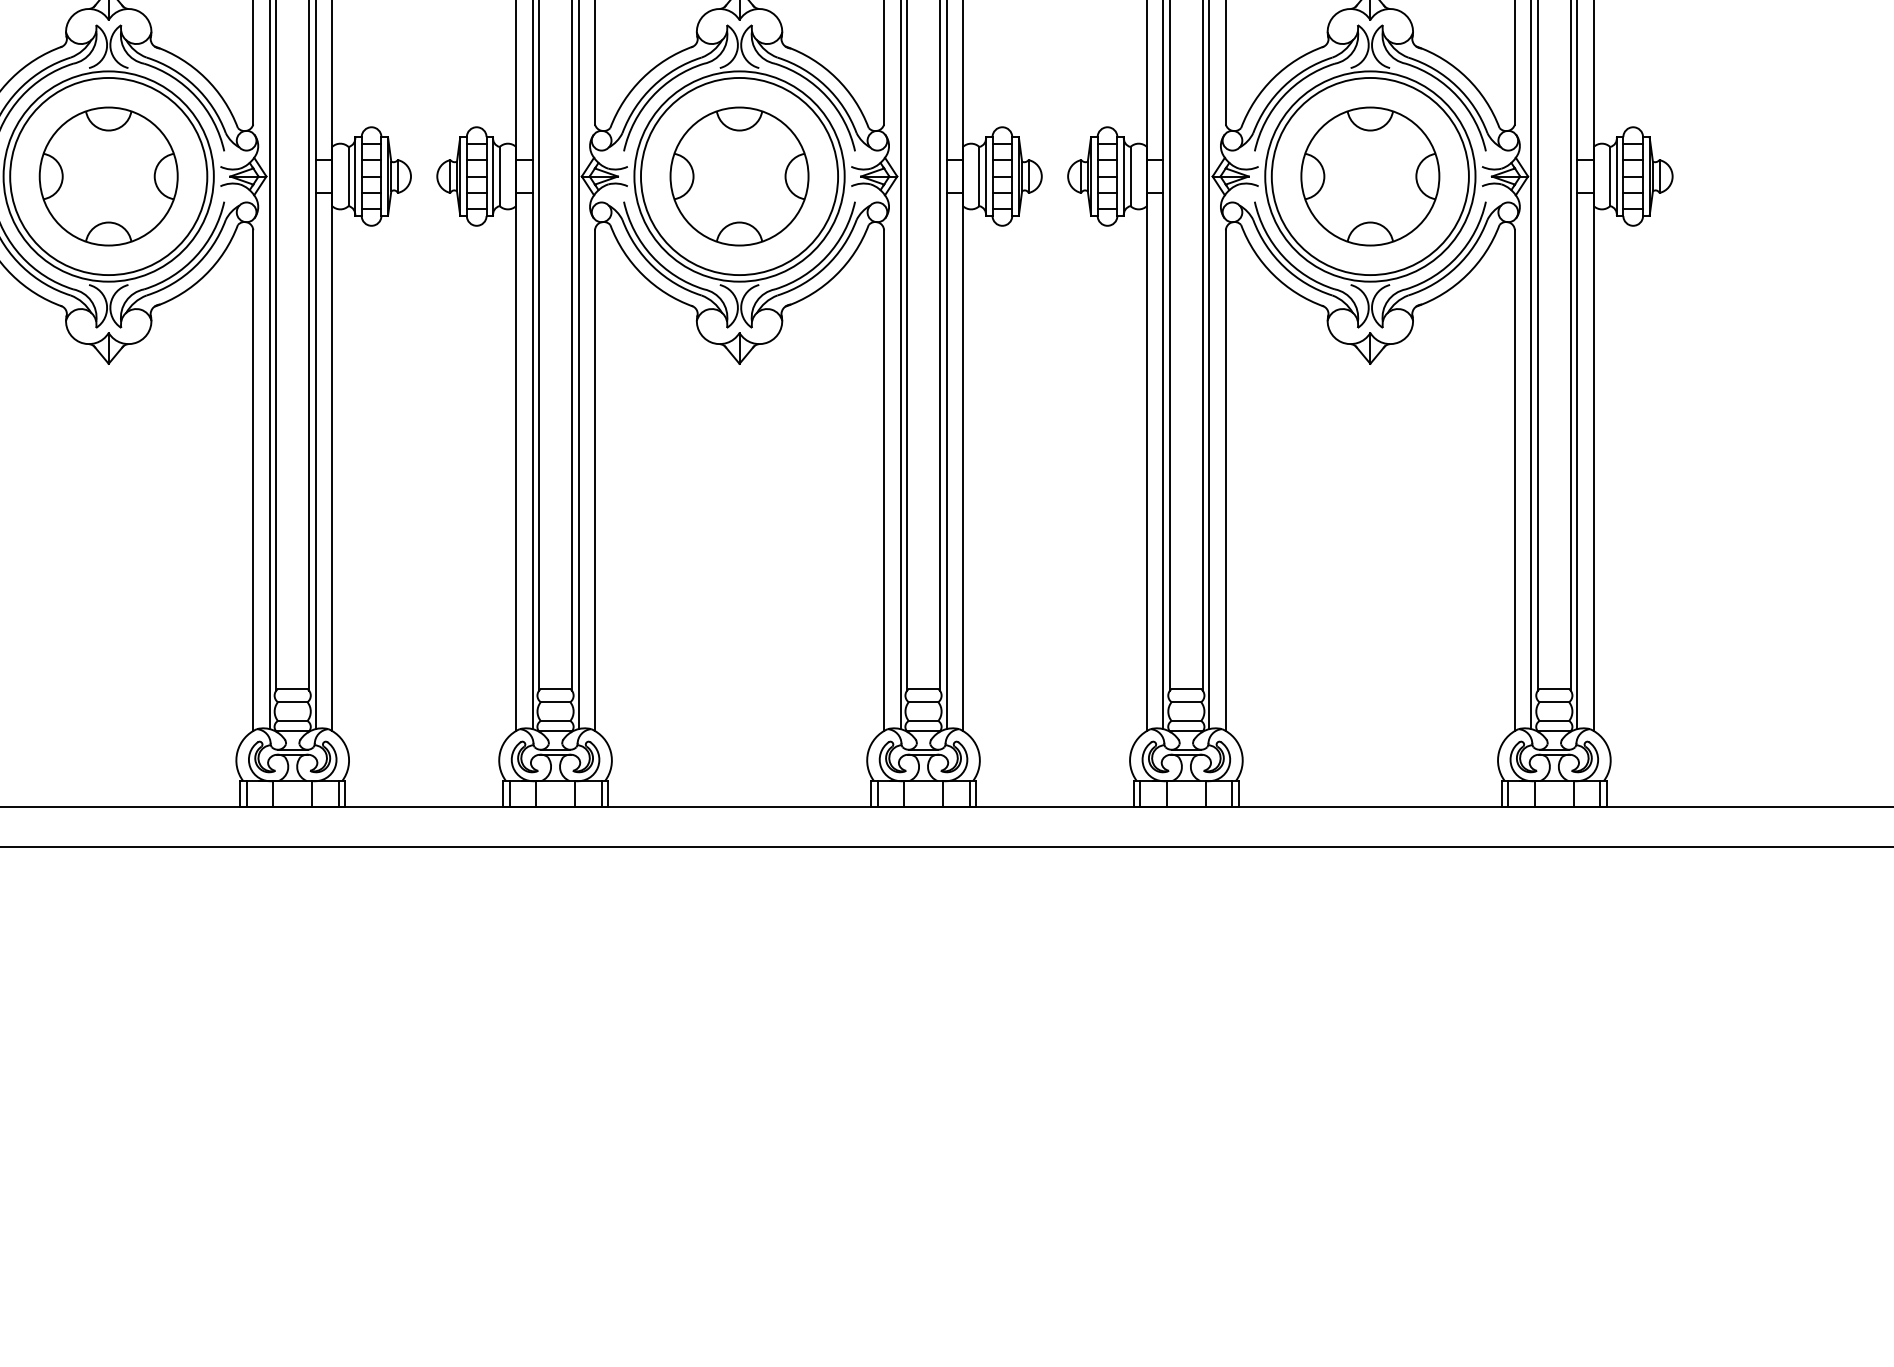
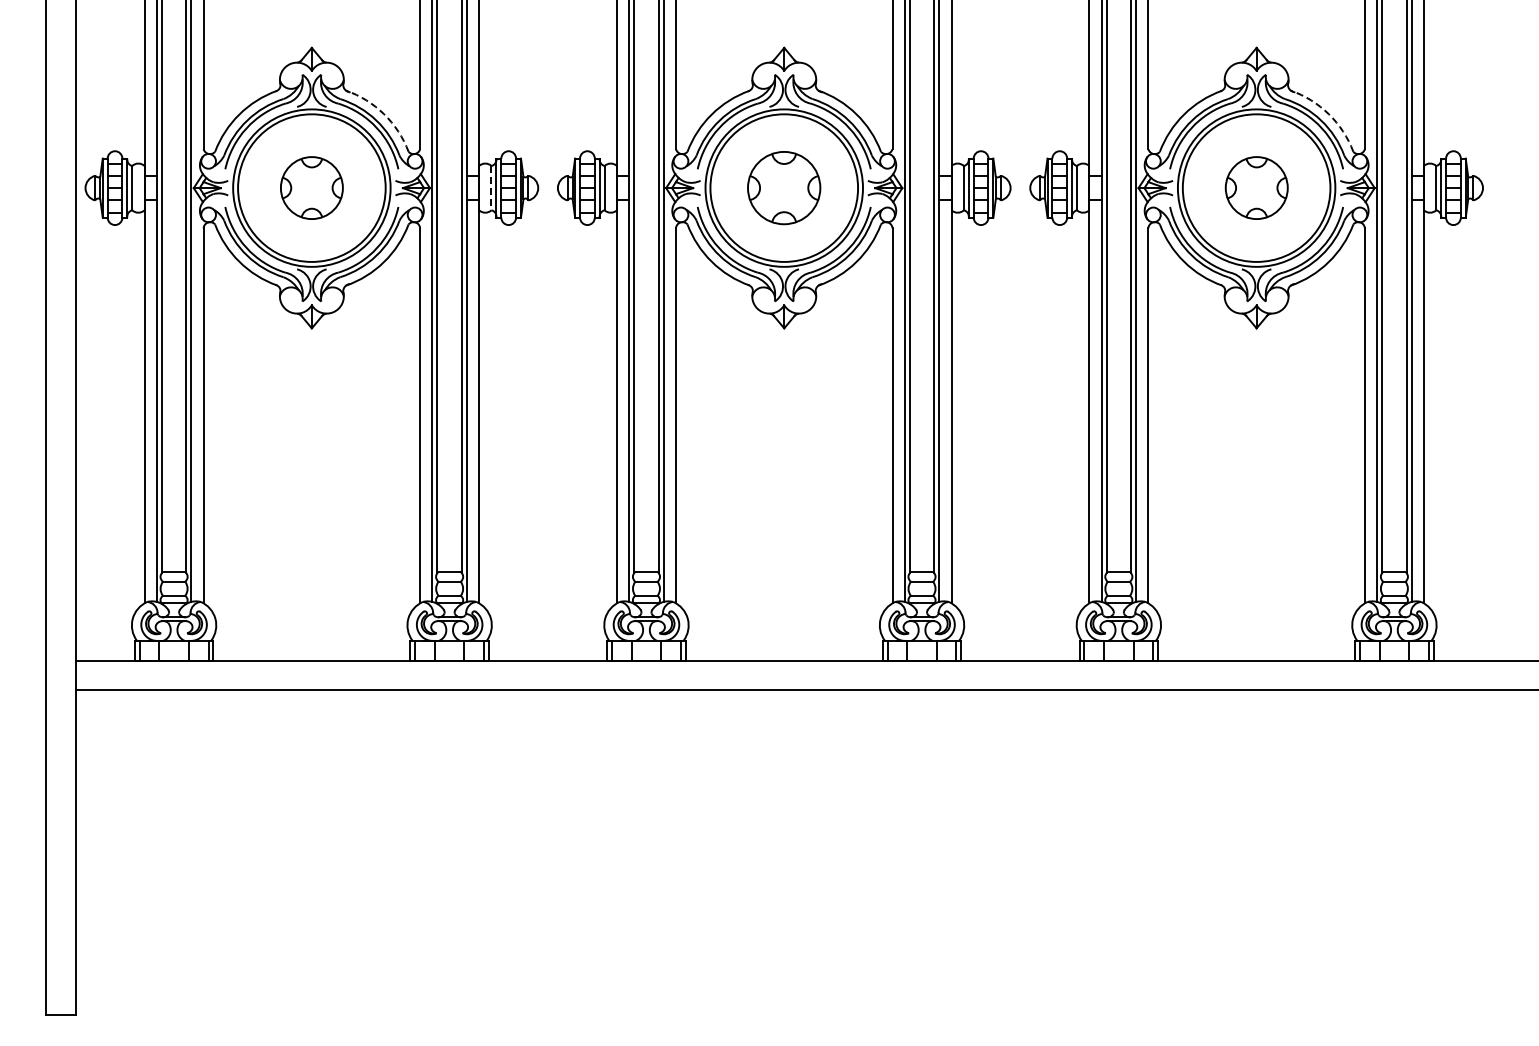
arc: (205, 78) -> (384, 114), solid -> dashed
arc: (1466, 78) -> (1328, 114), solid -> dashed
part: (108, 175) -> (311, 187), size x0.6
part: (738, 175) -> (783, 187), size x0.7
part: (1370, 175) -> (1256, 187), size x0.6
line: (348, 177) -> (491, 188), solid -> dashed

